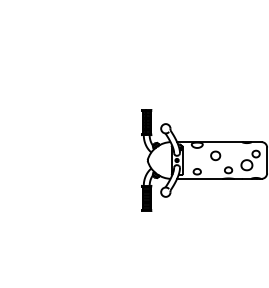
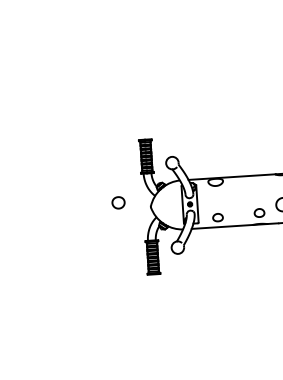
part: (215, 155) -> (118, 202), moved

